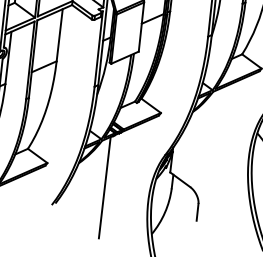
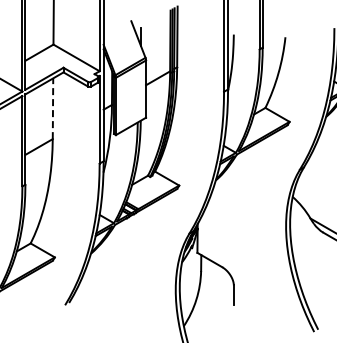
line: (60, 35) -> (53, 108), solid -> dashed
line: (104, 187) -> (123, 278), removed

